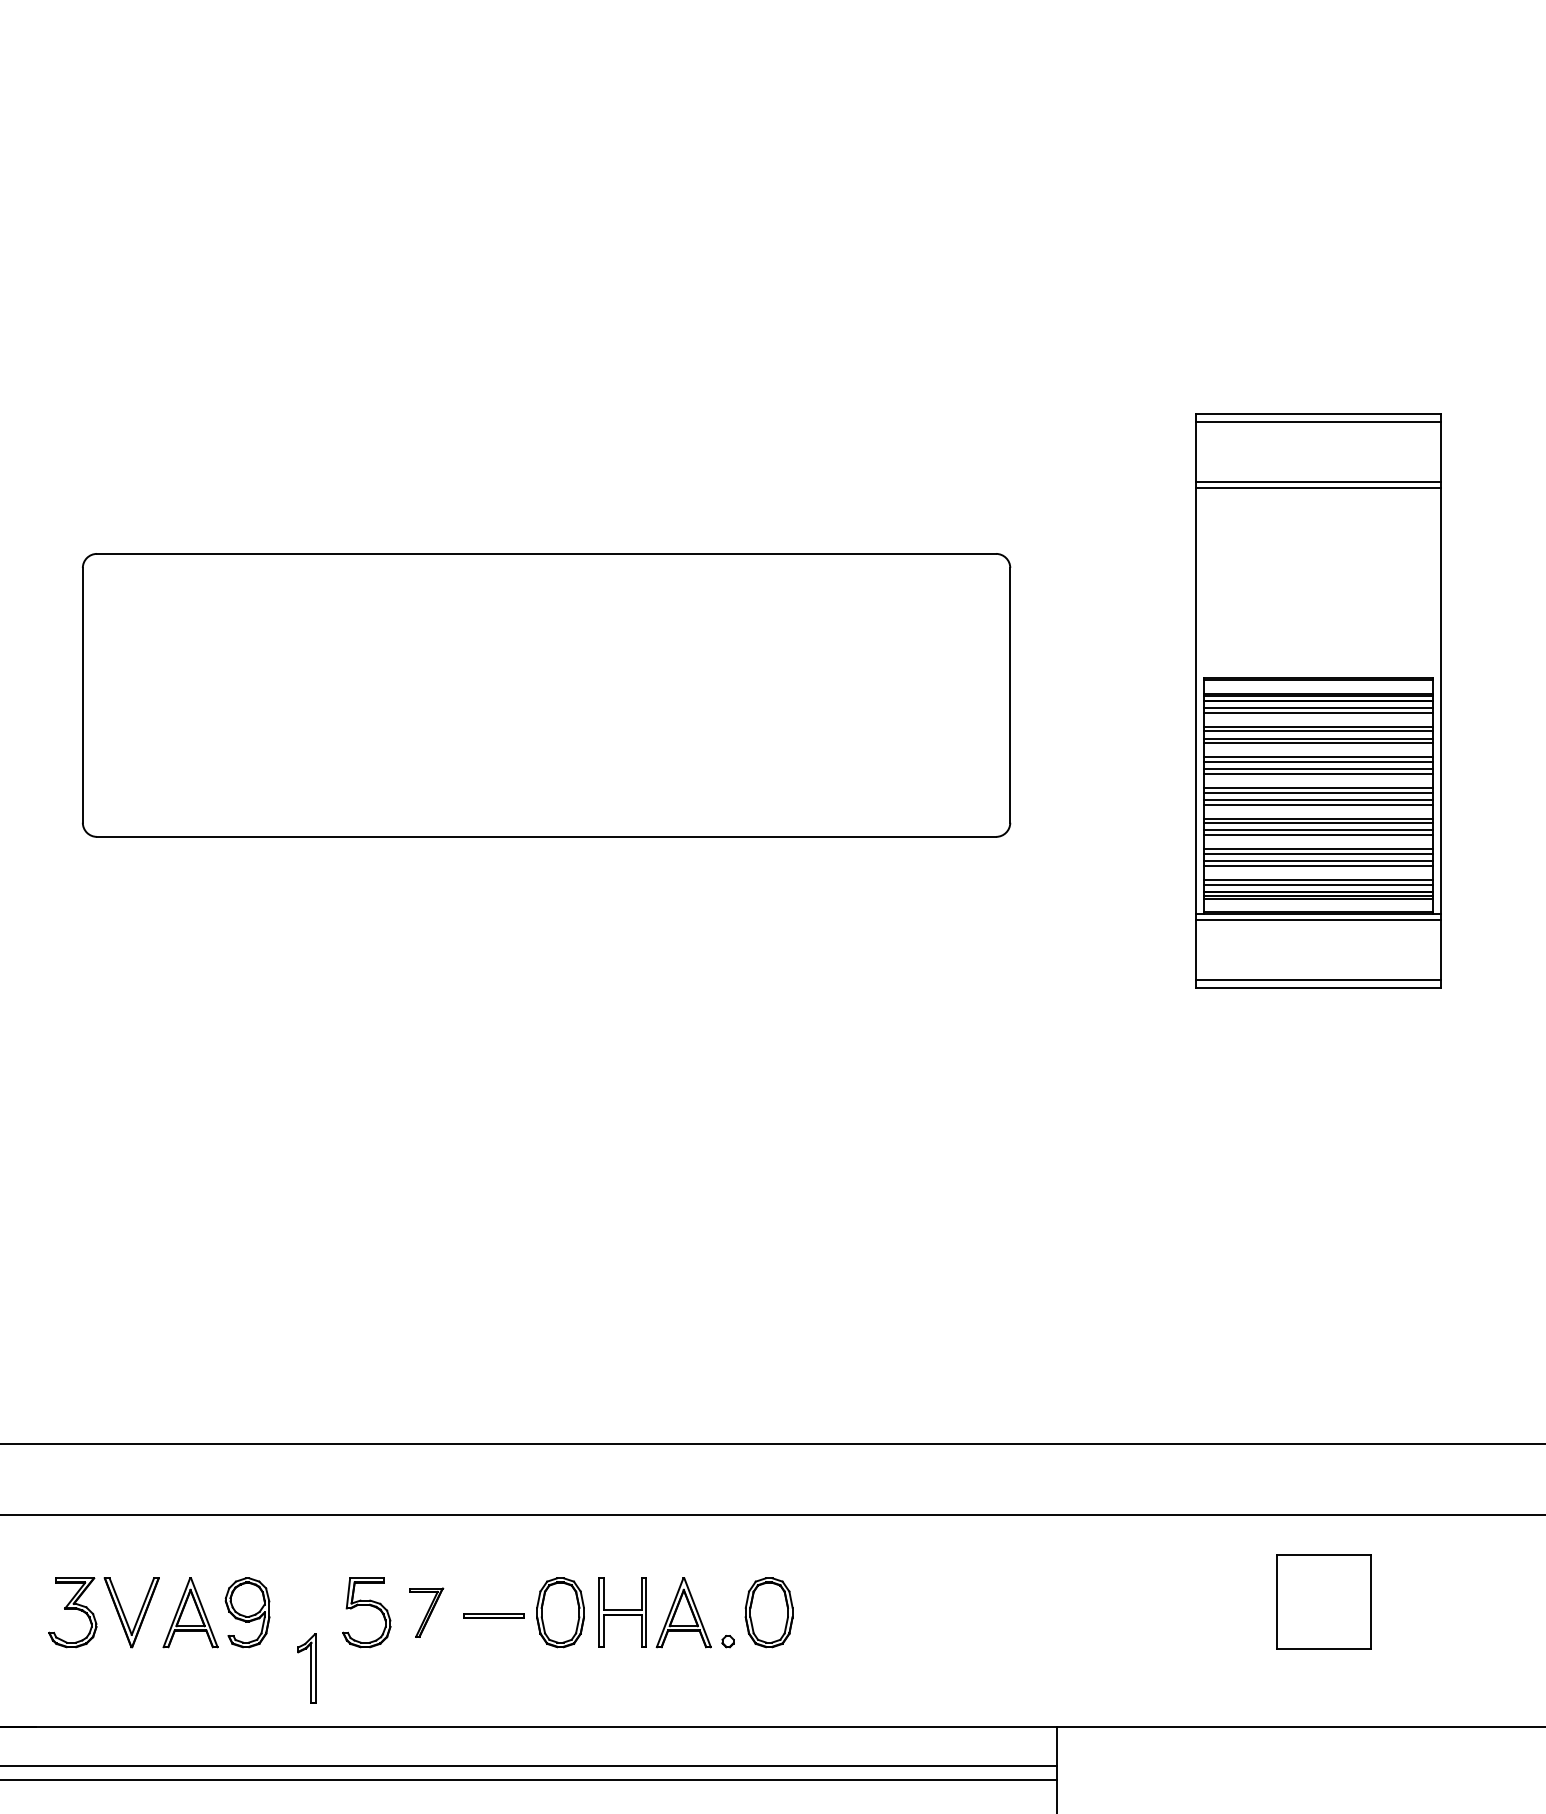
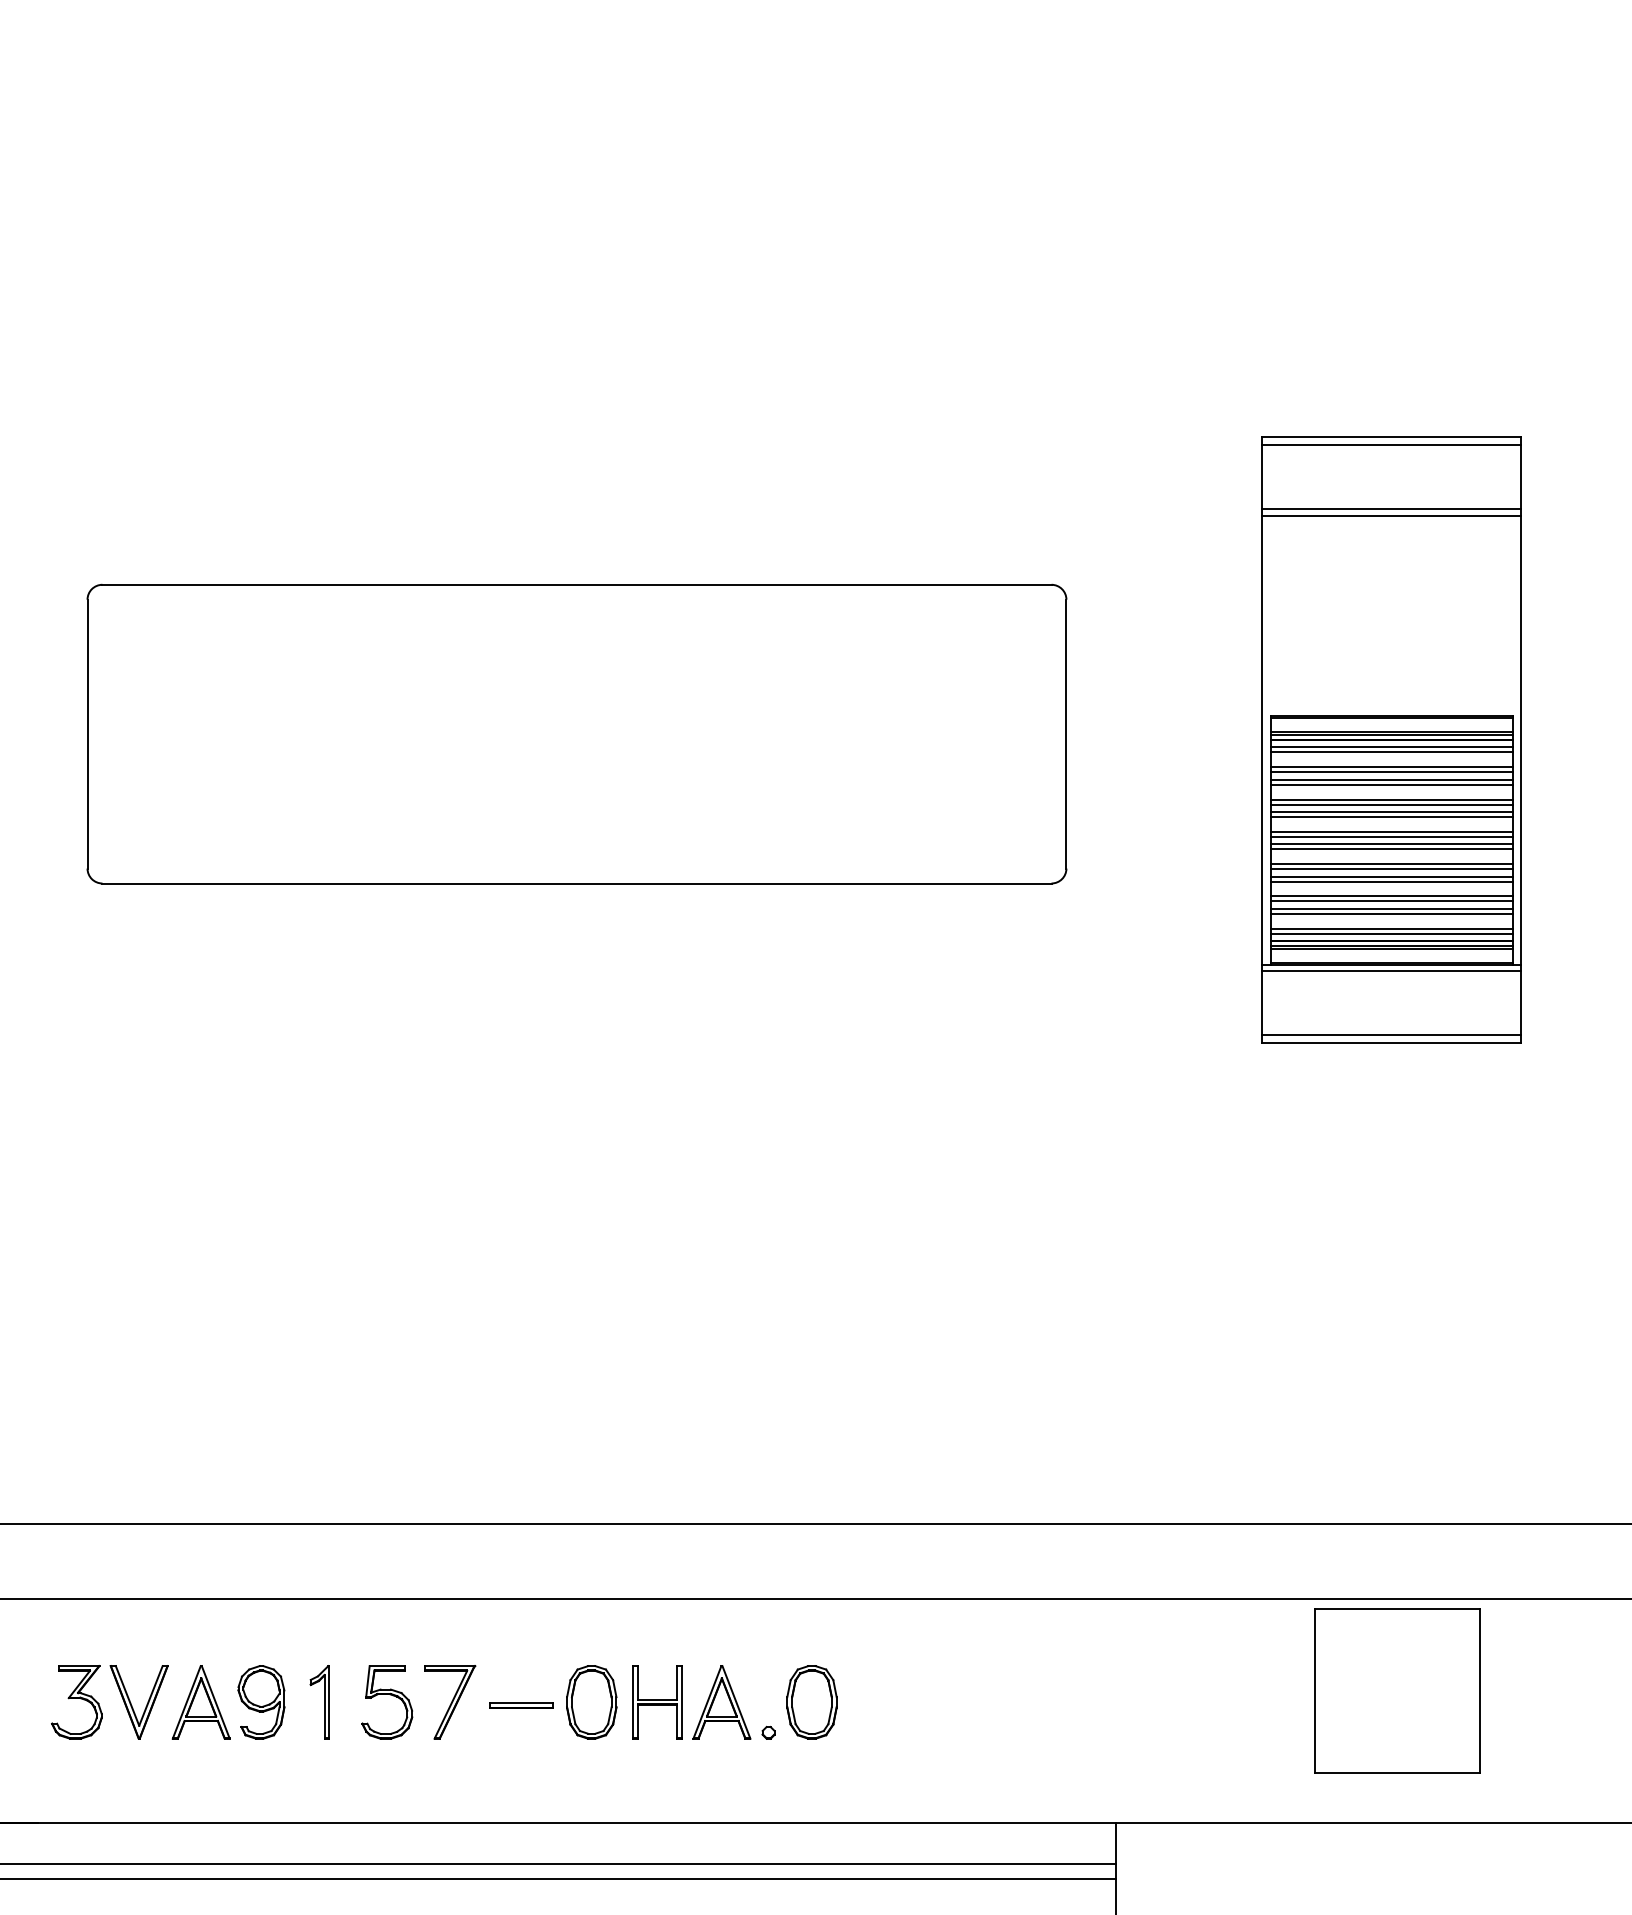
part: (1323, 1601) -> (1397, 1690), size x1.67
part: (426, 1612) -> (450, 1702), size x1.43
part: (306, 1668) -> (319, 1702), moved

